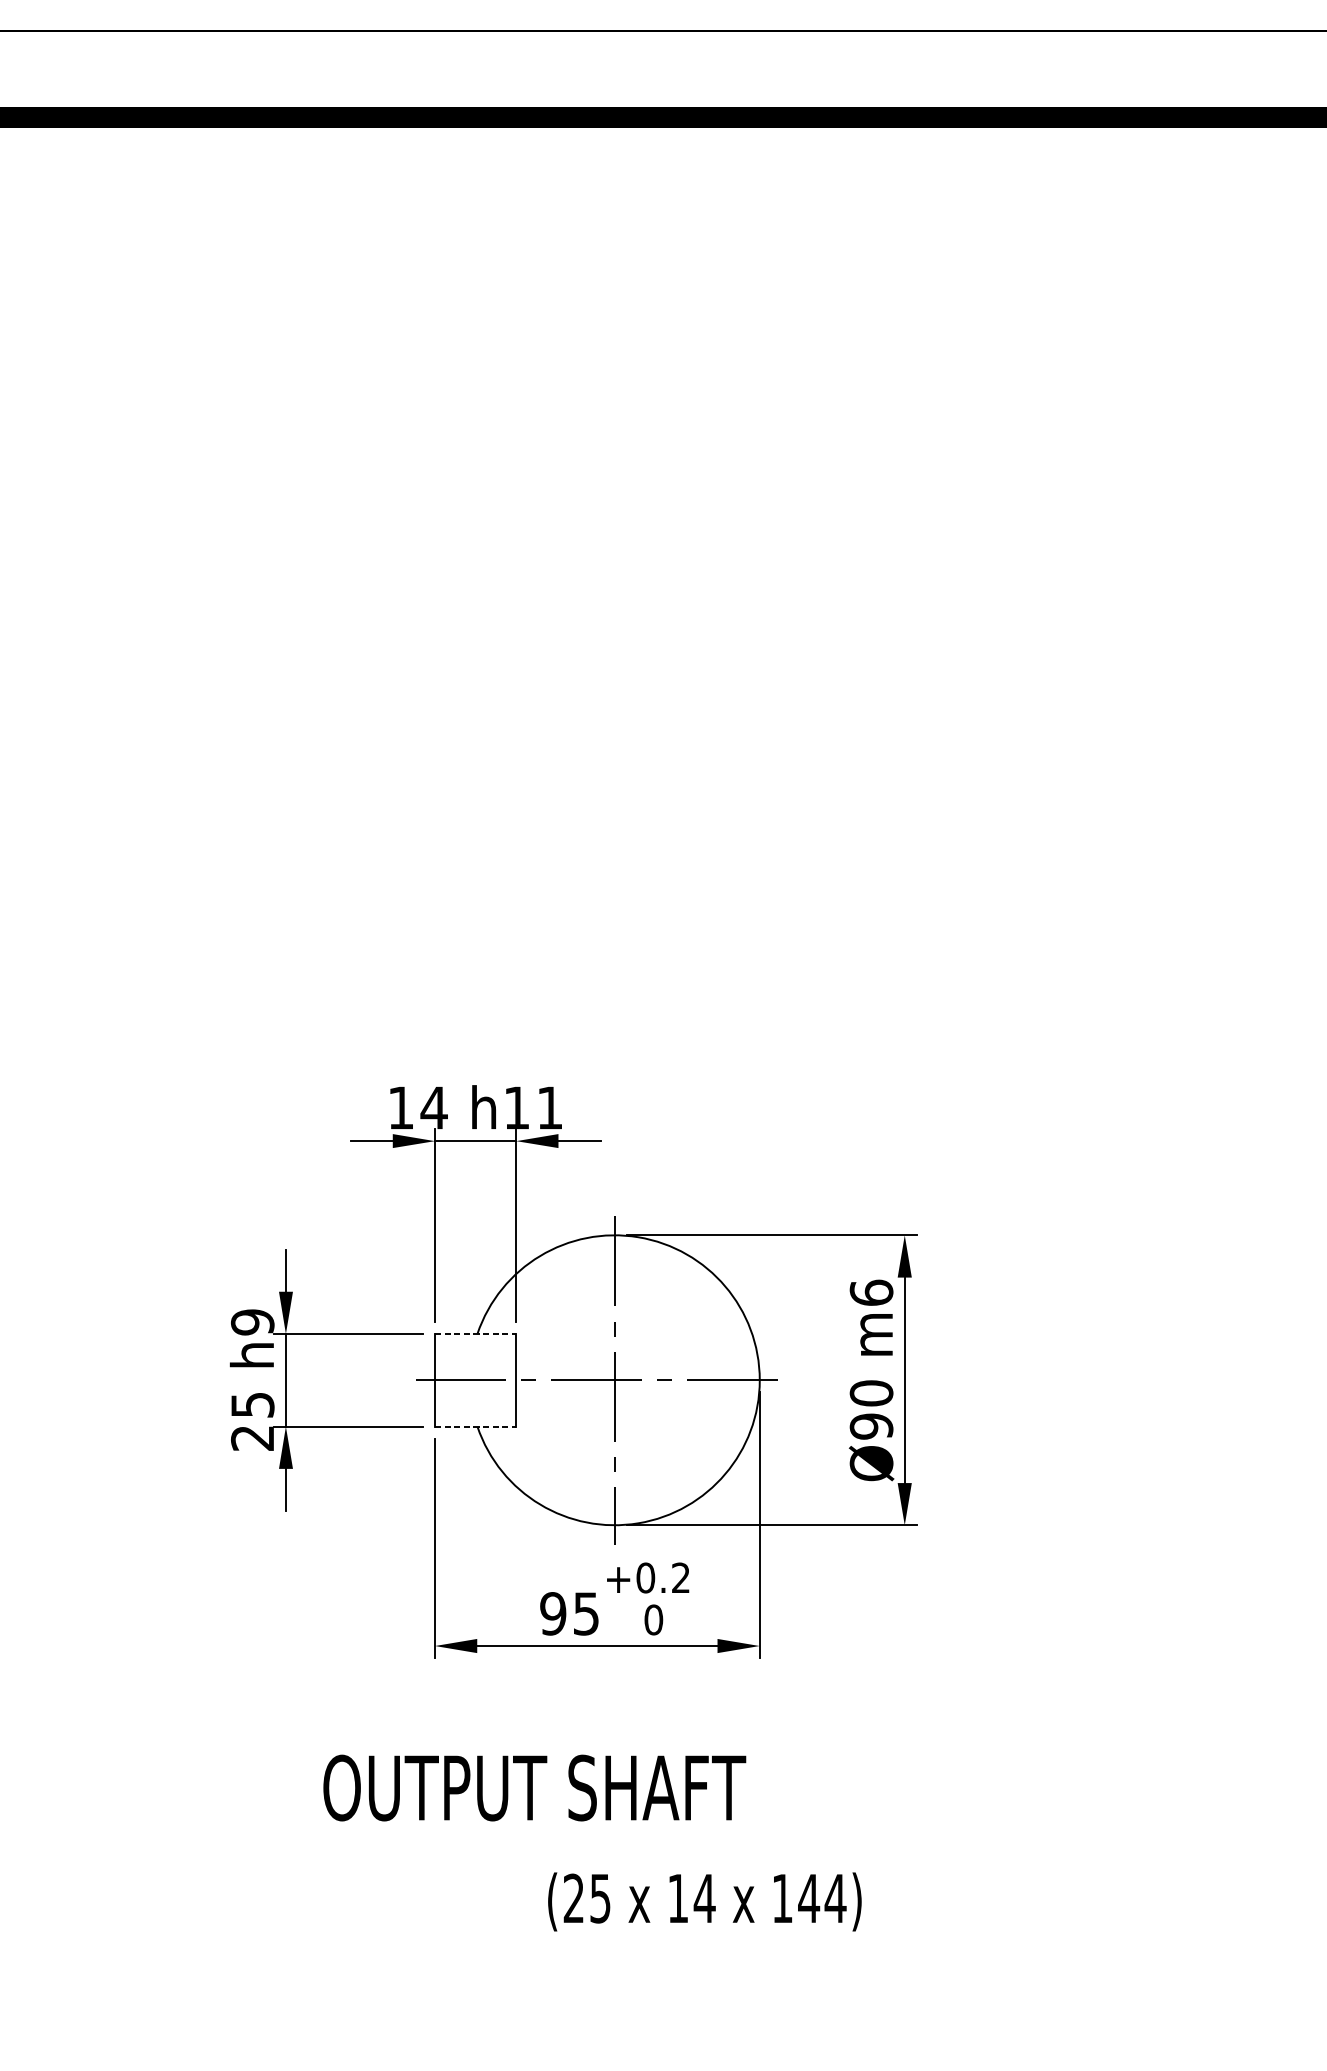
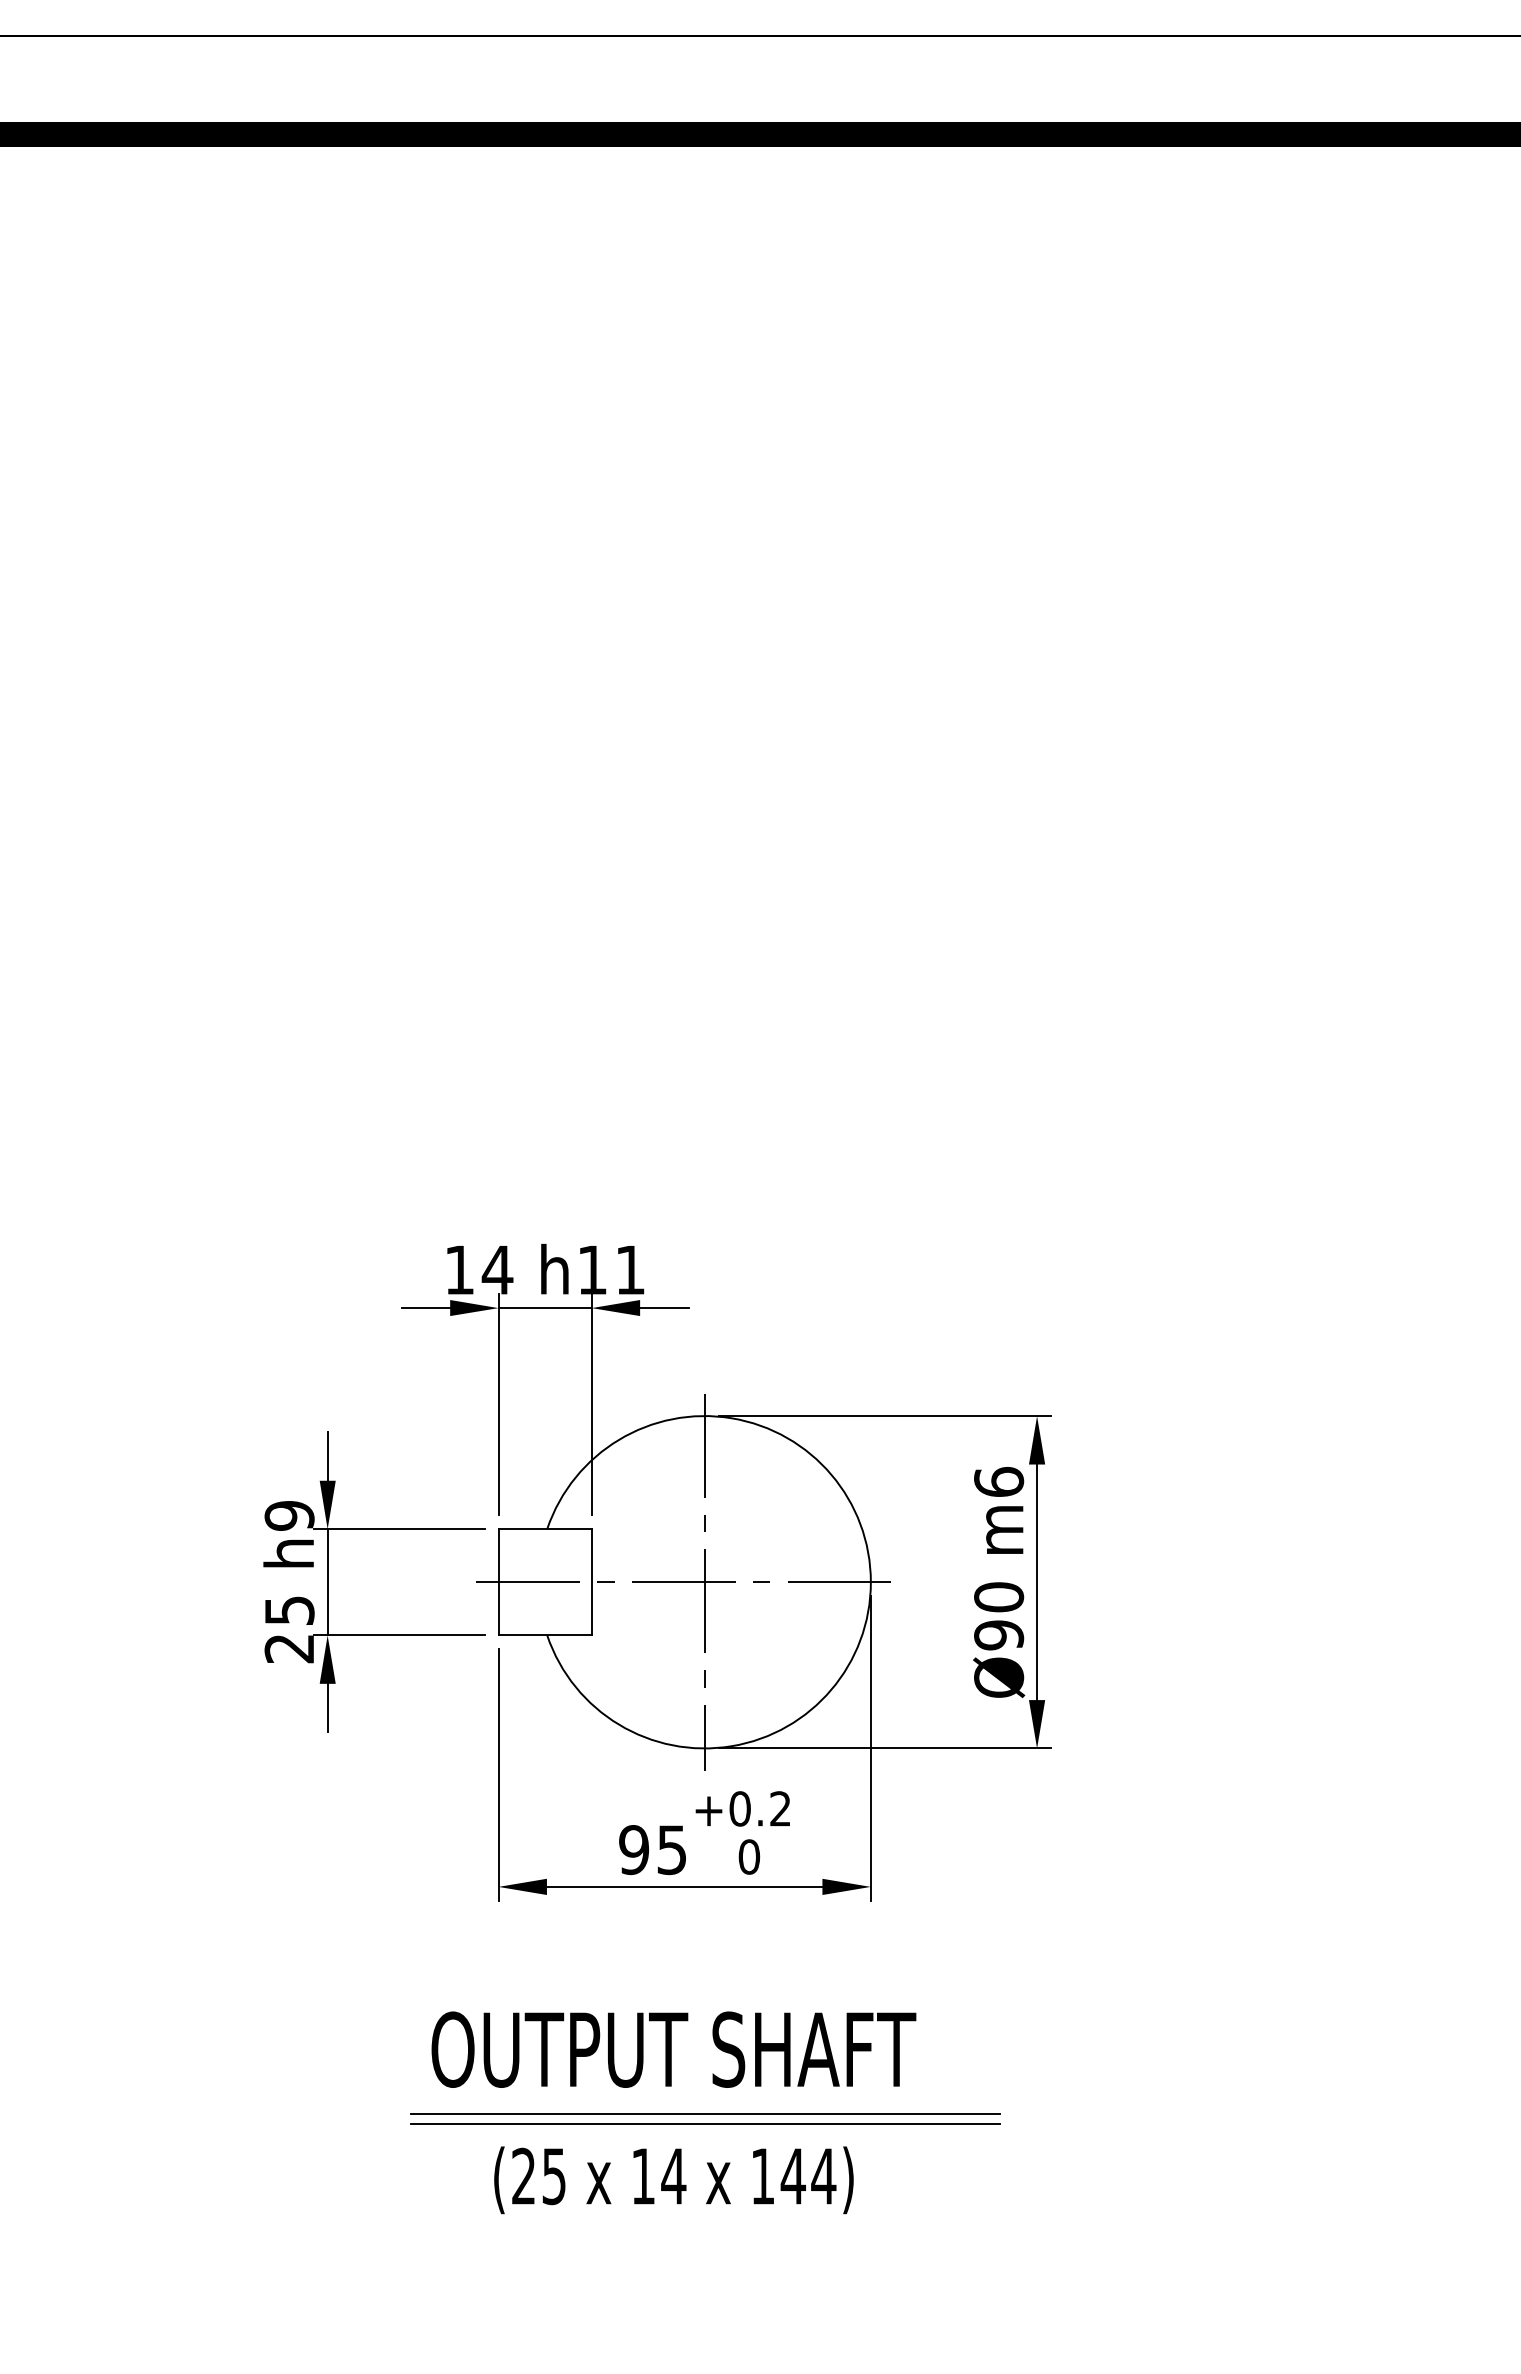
line: (475, 1334) -> (545, 1529), dashed -> solid
line: (475, 1426) -> (545, 1635), dashed -> solid
text: (534, 1787) -> (673, 2049), moved
line: (615, 1844) -> (705, 2114), added
line: (615, 1852) -> (705, 2123), added
text: (704, 1902) -> (673, 2180), moved

